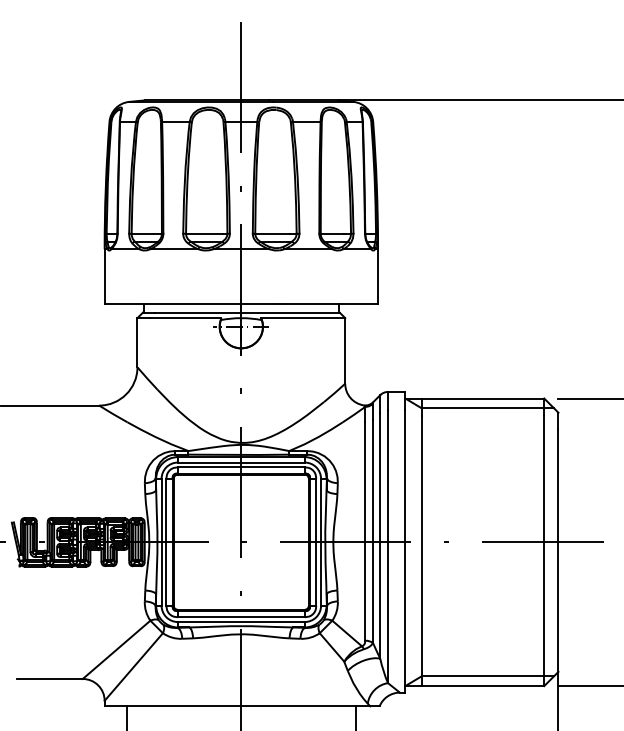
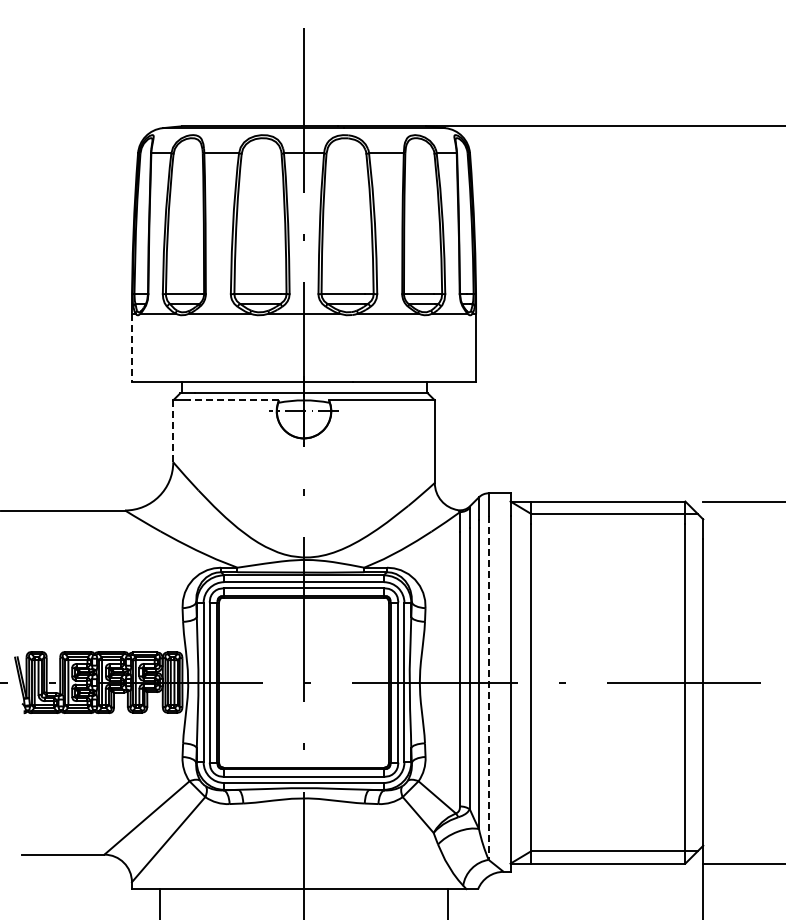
line: (104, 276) -> (131, 348), solid -> dashed
line: (186, 318) -> (234, 400), solid -> dashed
line: (137, 342) -> (173, 431), solid -> dashed
line: (387, 546) -> (488, 688), solid -> dashed

